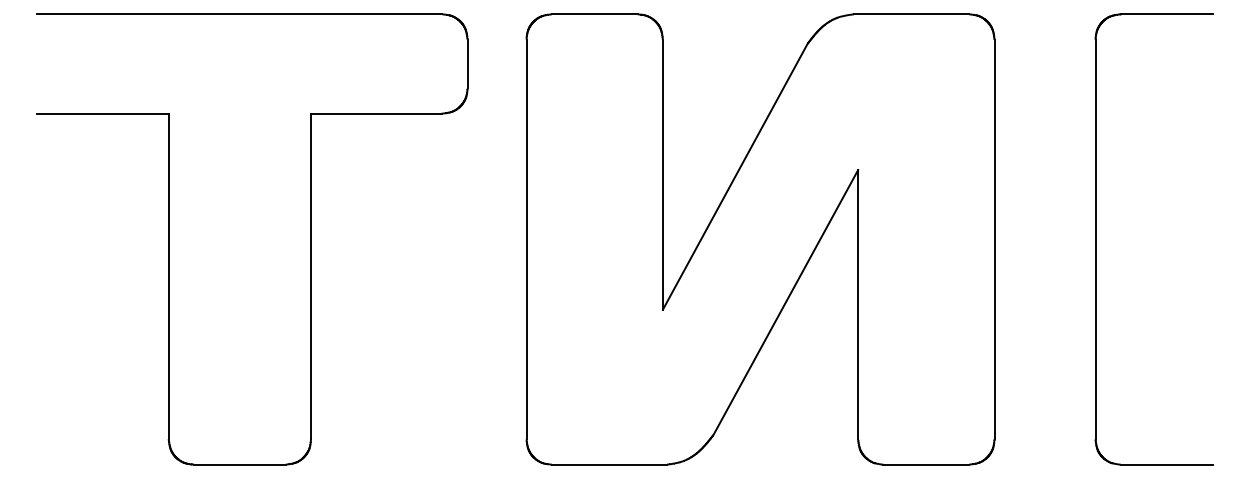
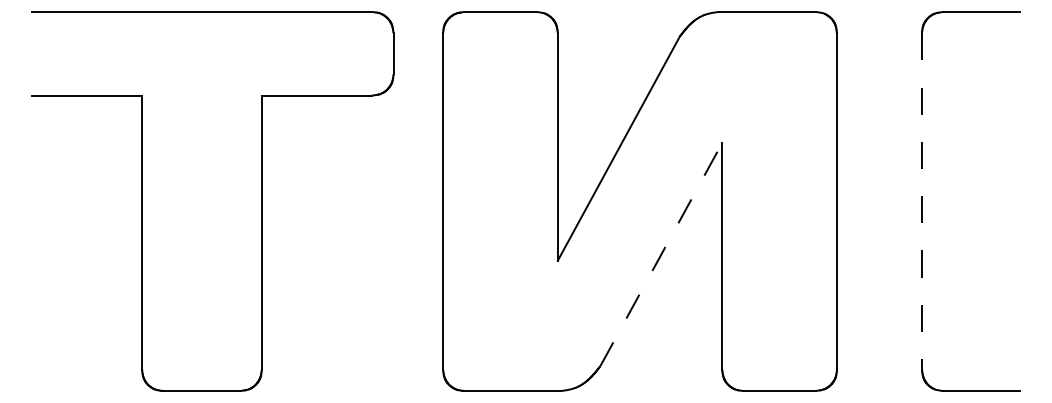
line: (1094, 239) -> (921, 201), solid -> dashed
line: (786, 302) -> (661, 254), solid -> dashed

